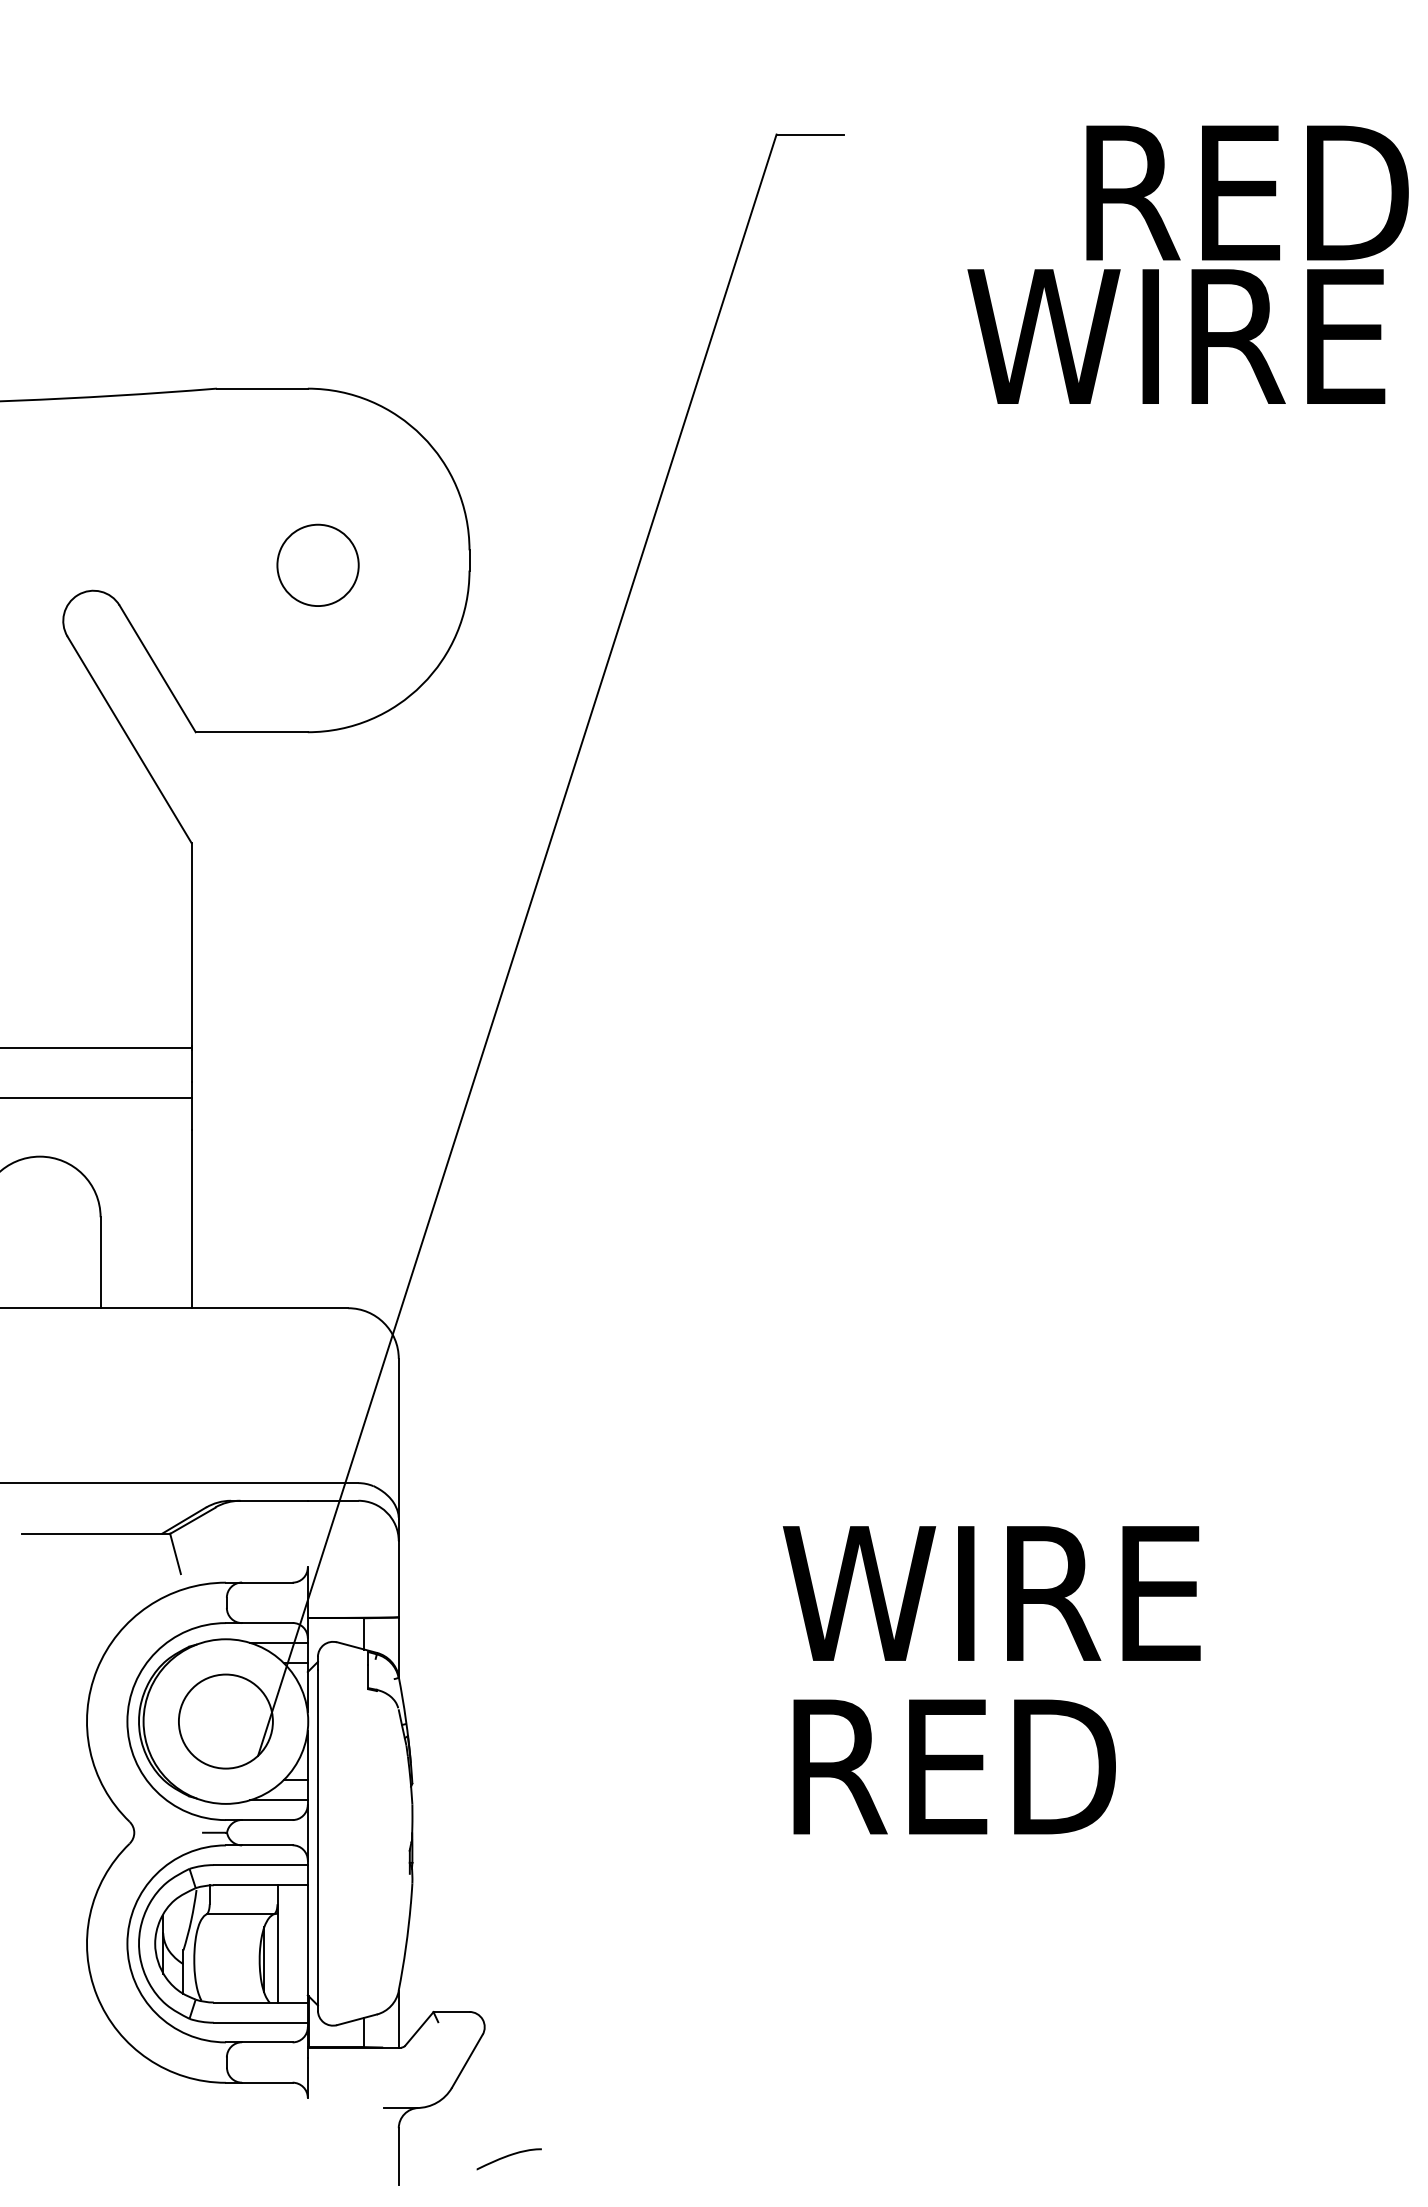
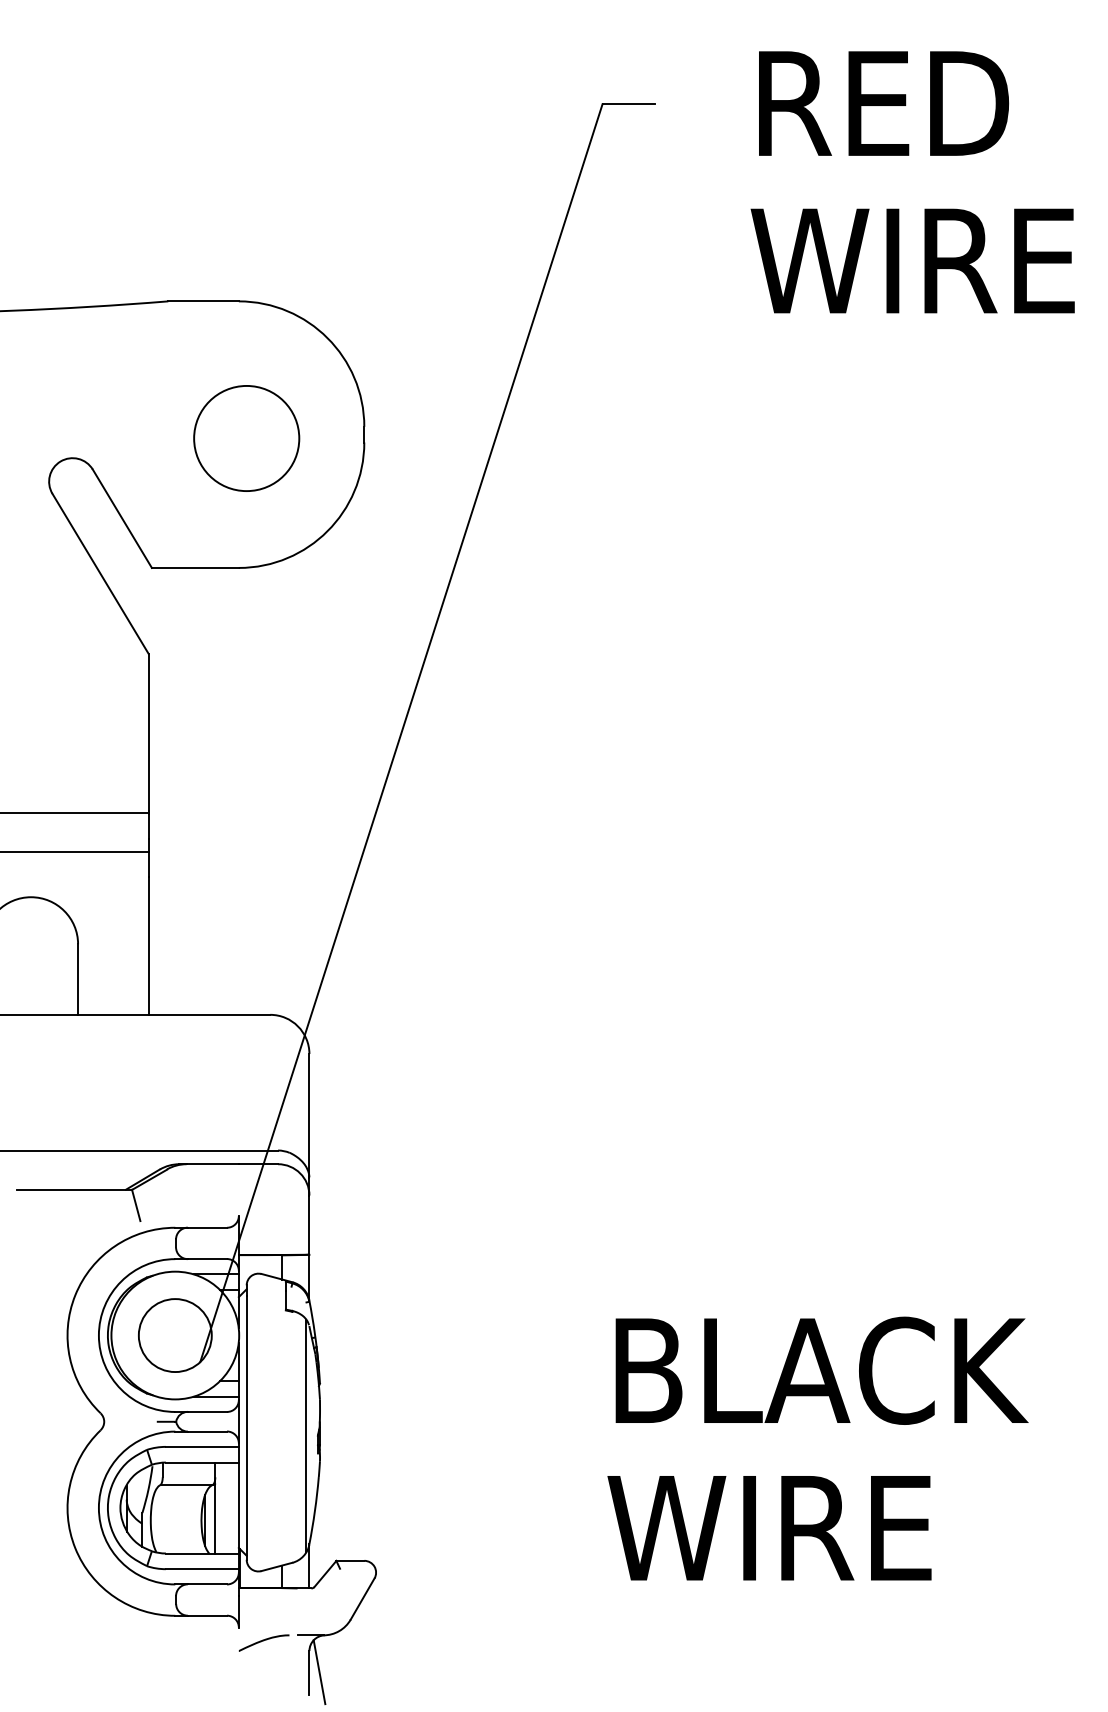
text: (1248, 192) -> (884, 103), moved
circle: (317, 565) -> (246, 438), size x1.67
text: (991, 1593) -> (769, 1528), moved
text: (1067, 1766) -> (828, 1370), RED -> BLACK
line: (394, 1851) -> (306, 1436), added
line: (411, 2155) -> (319, 1672), added
curve: (508, 2157) -> (263, 1641), moved

